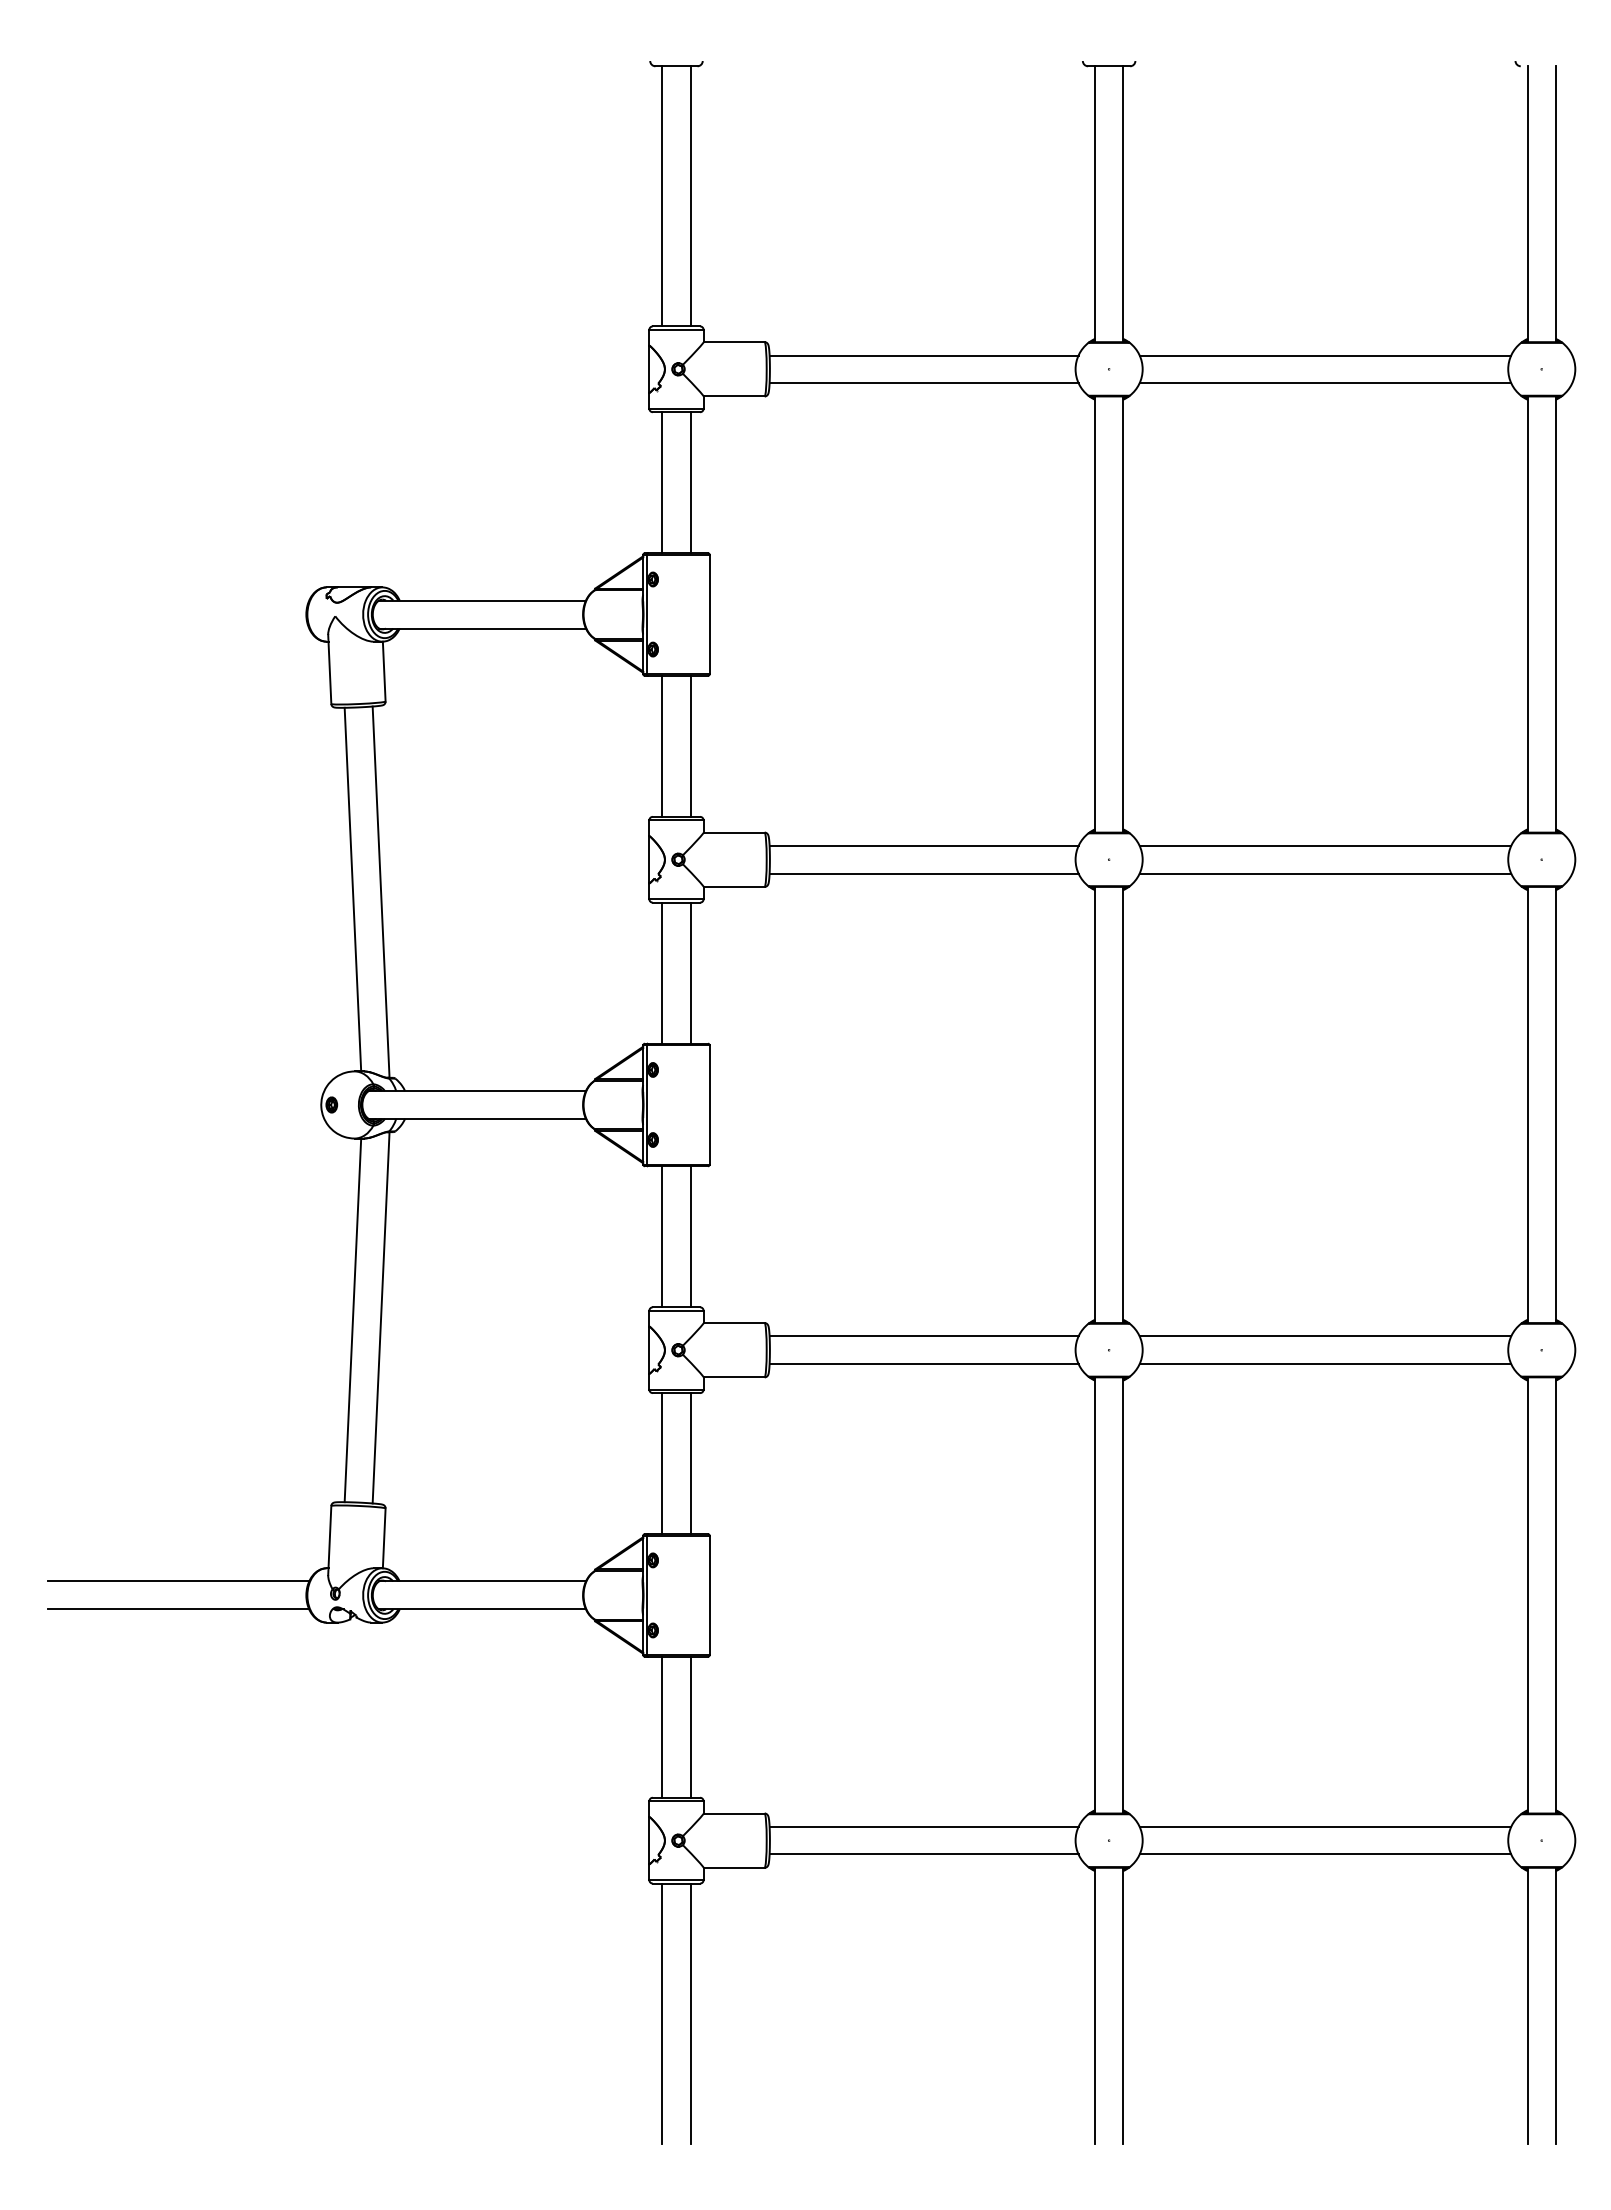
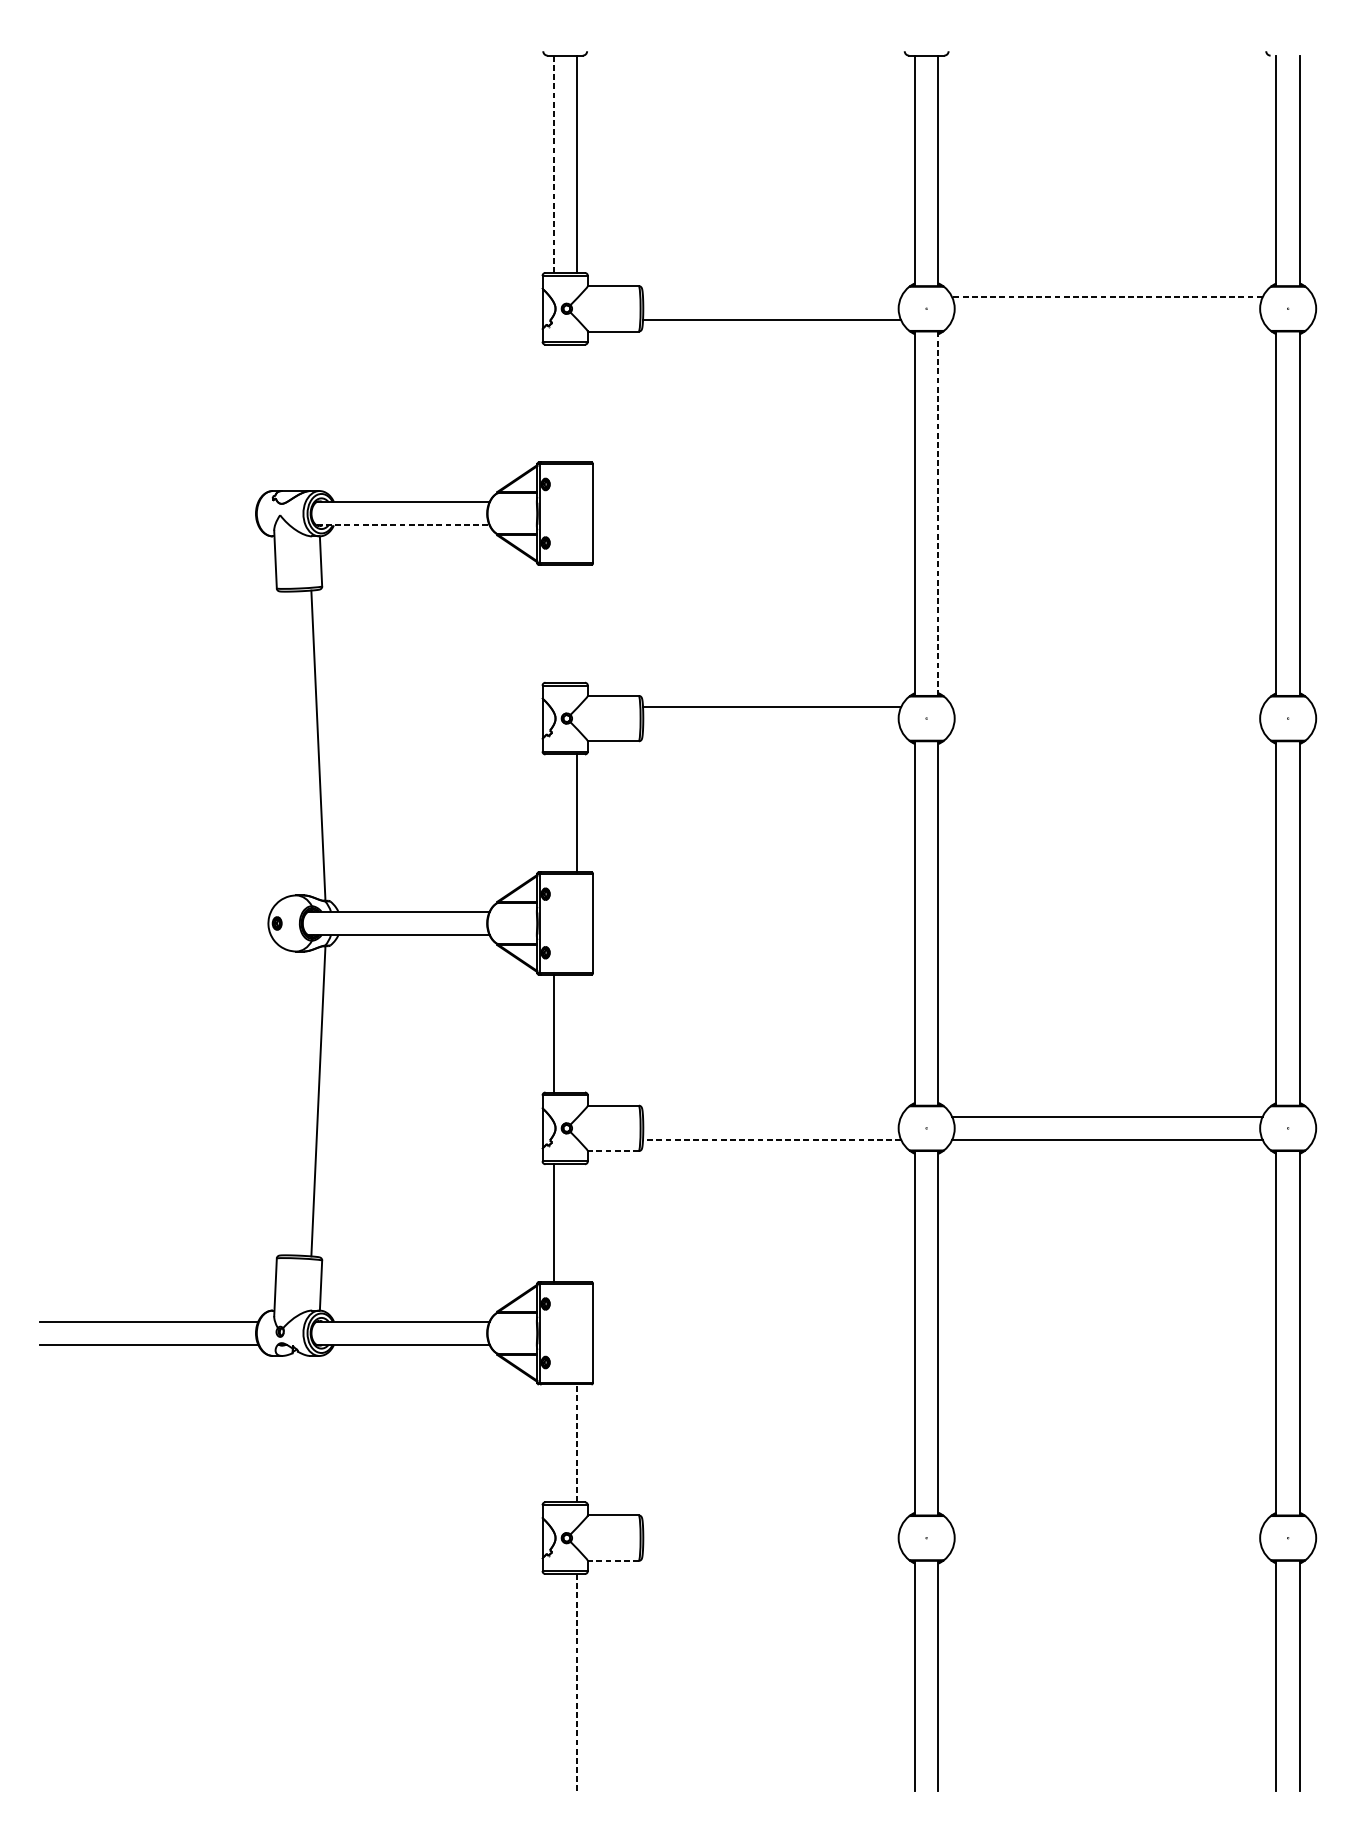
line: (662, 195) -> (553, 163), solid -> dashed
line: (923, 355) -> (771, 297), removed
line: (1325, 355) -> (1107, 297), solid -> dashed
line: (1325, 383) -> (1107, 320), removed
line: (662, 482) -> (553, 403), removed
line: (690, 482) -> (576, 403), removed
line: (1123, 614) -> (938, 513), solid -> dashed
line: (483, 628) -> (403, 525), solid -> dashed
line: (662, 745) -> (553, 623), removed
line: (690, 745) -> (576, 623), removed
line: (1325, 845) -> (1107, 706), removed
line: (923, 873) -> (771, 730), removed
line: (1325, 873) -> (1107, 730), removed
line: (352, 889) -> (294, 743), removed
line: (662, 972) -> (553, 812), removed
line: (690, 1236) -> (576, 1033), removed
line: (352, 1320) -> (294, 1103), removed
line: (923, 1336) -> (771, 1116), removed
line: (924, 1364) -> (772, 1140), solid -> dashed
line: (734, 1377) -> (613, 1151), solid -> dashed
line: (690, 1463) -> (576, 1223), removed
line: (662, 1726) -> (553, 1442), removed
line: (690, 1727) -> (576, 1443), solid -> dashed
line: (923, 1826) -> (771, 1526), removed
line: (1325, 1826) -> (1107, 1526), removed
line: (923, 1854) -> (771, 1549), removed
line: (1325, 1854) -> (1107, 1549), removed
line: (734, 1867) -> (613, 1560), solid -> dashed
line: (662, 2013) -> (553, 1682), removed
line: (690, 2013) -> (576, 1682), solid -> dashed

